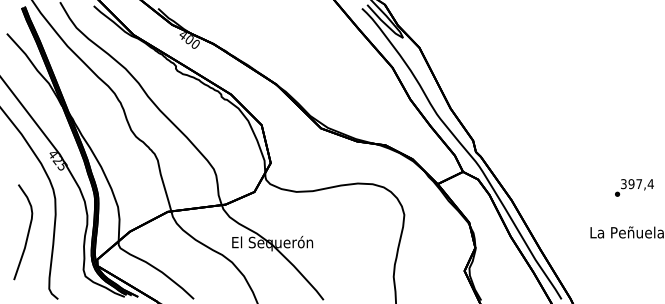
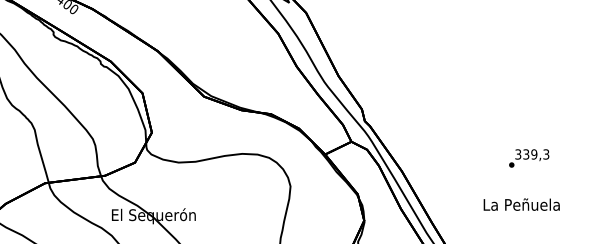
text: (640, 184) -> (535, 154), 397,4 -> 339,3

